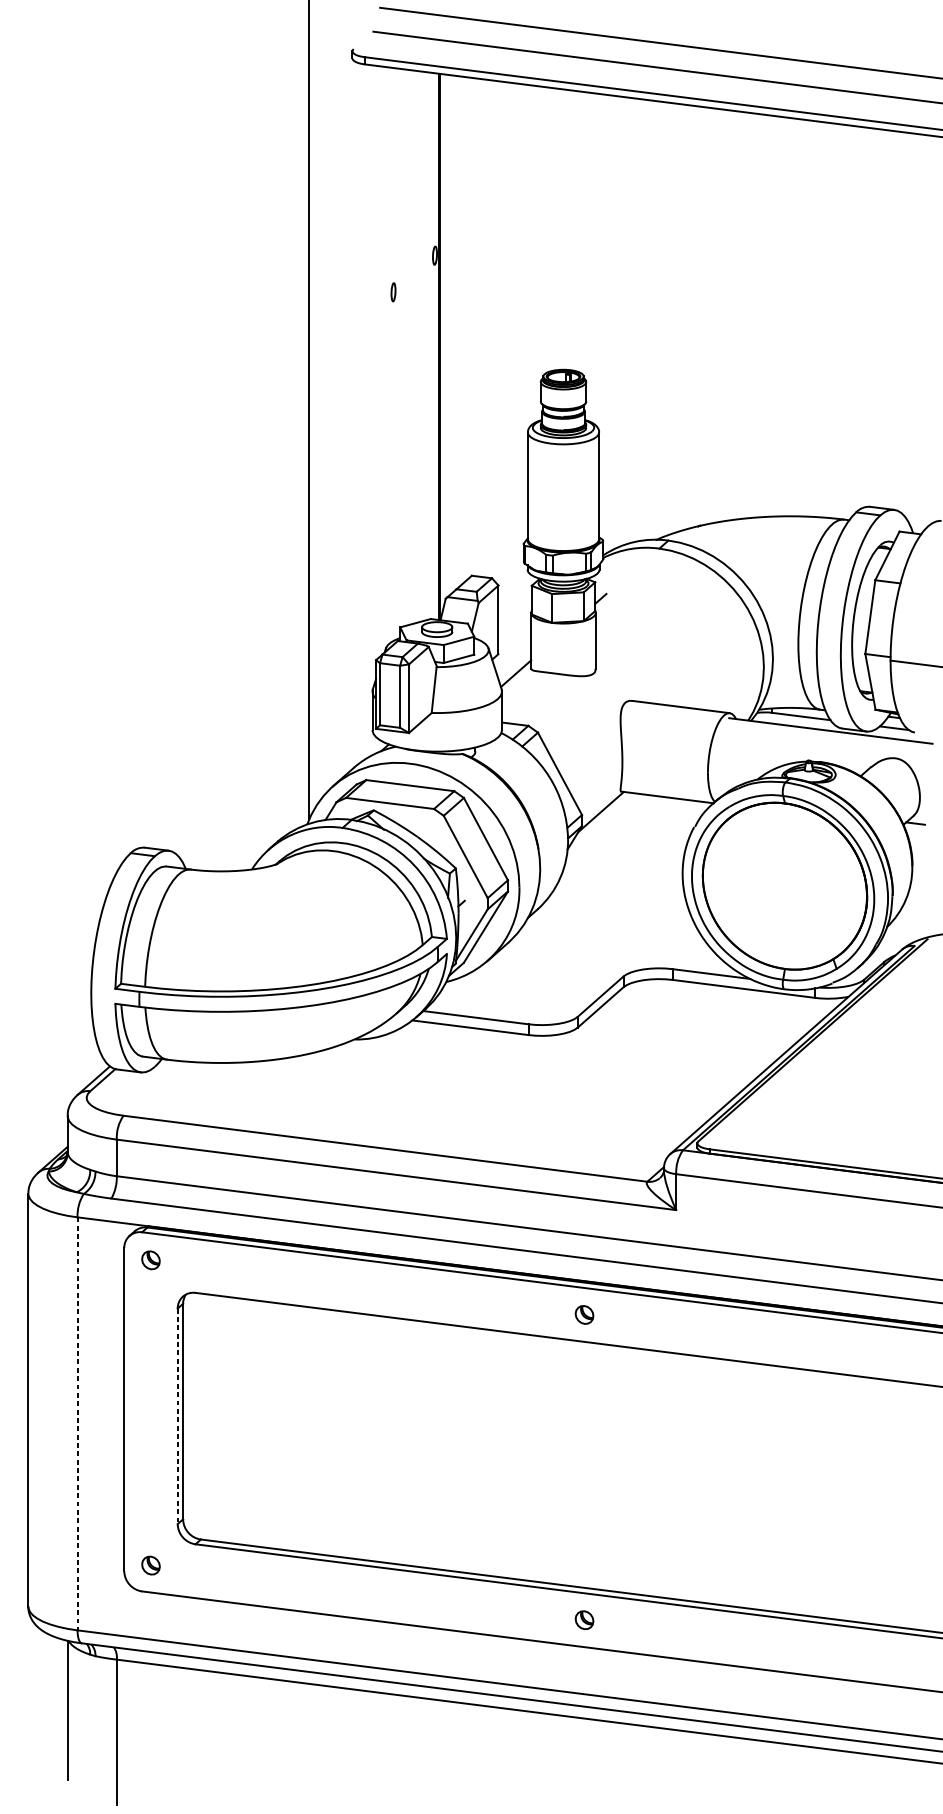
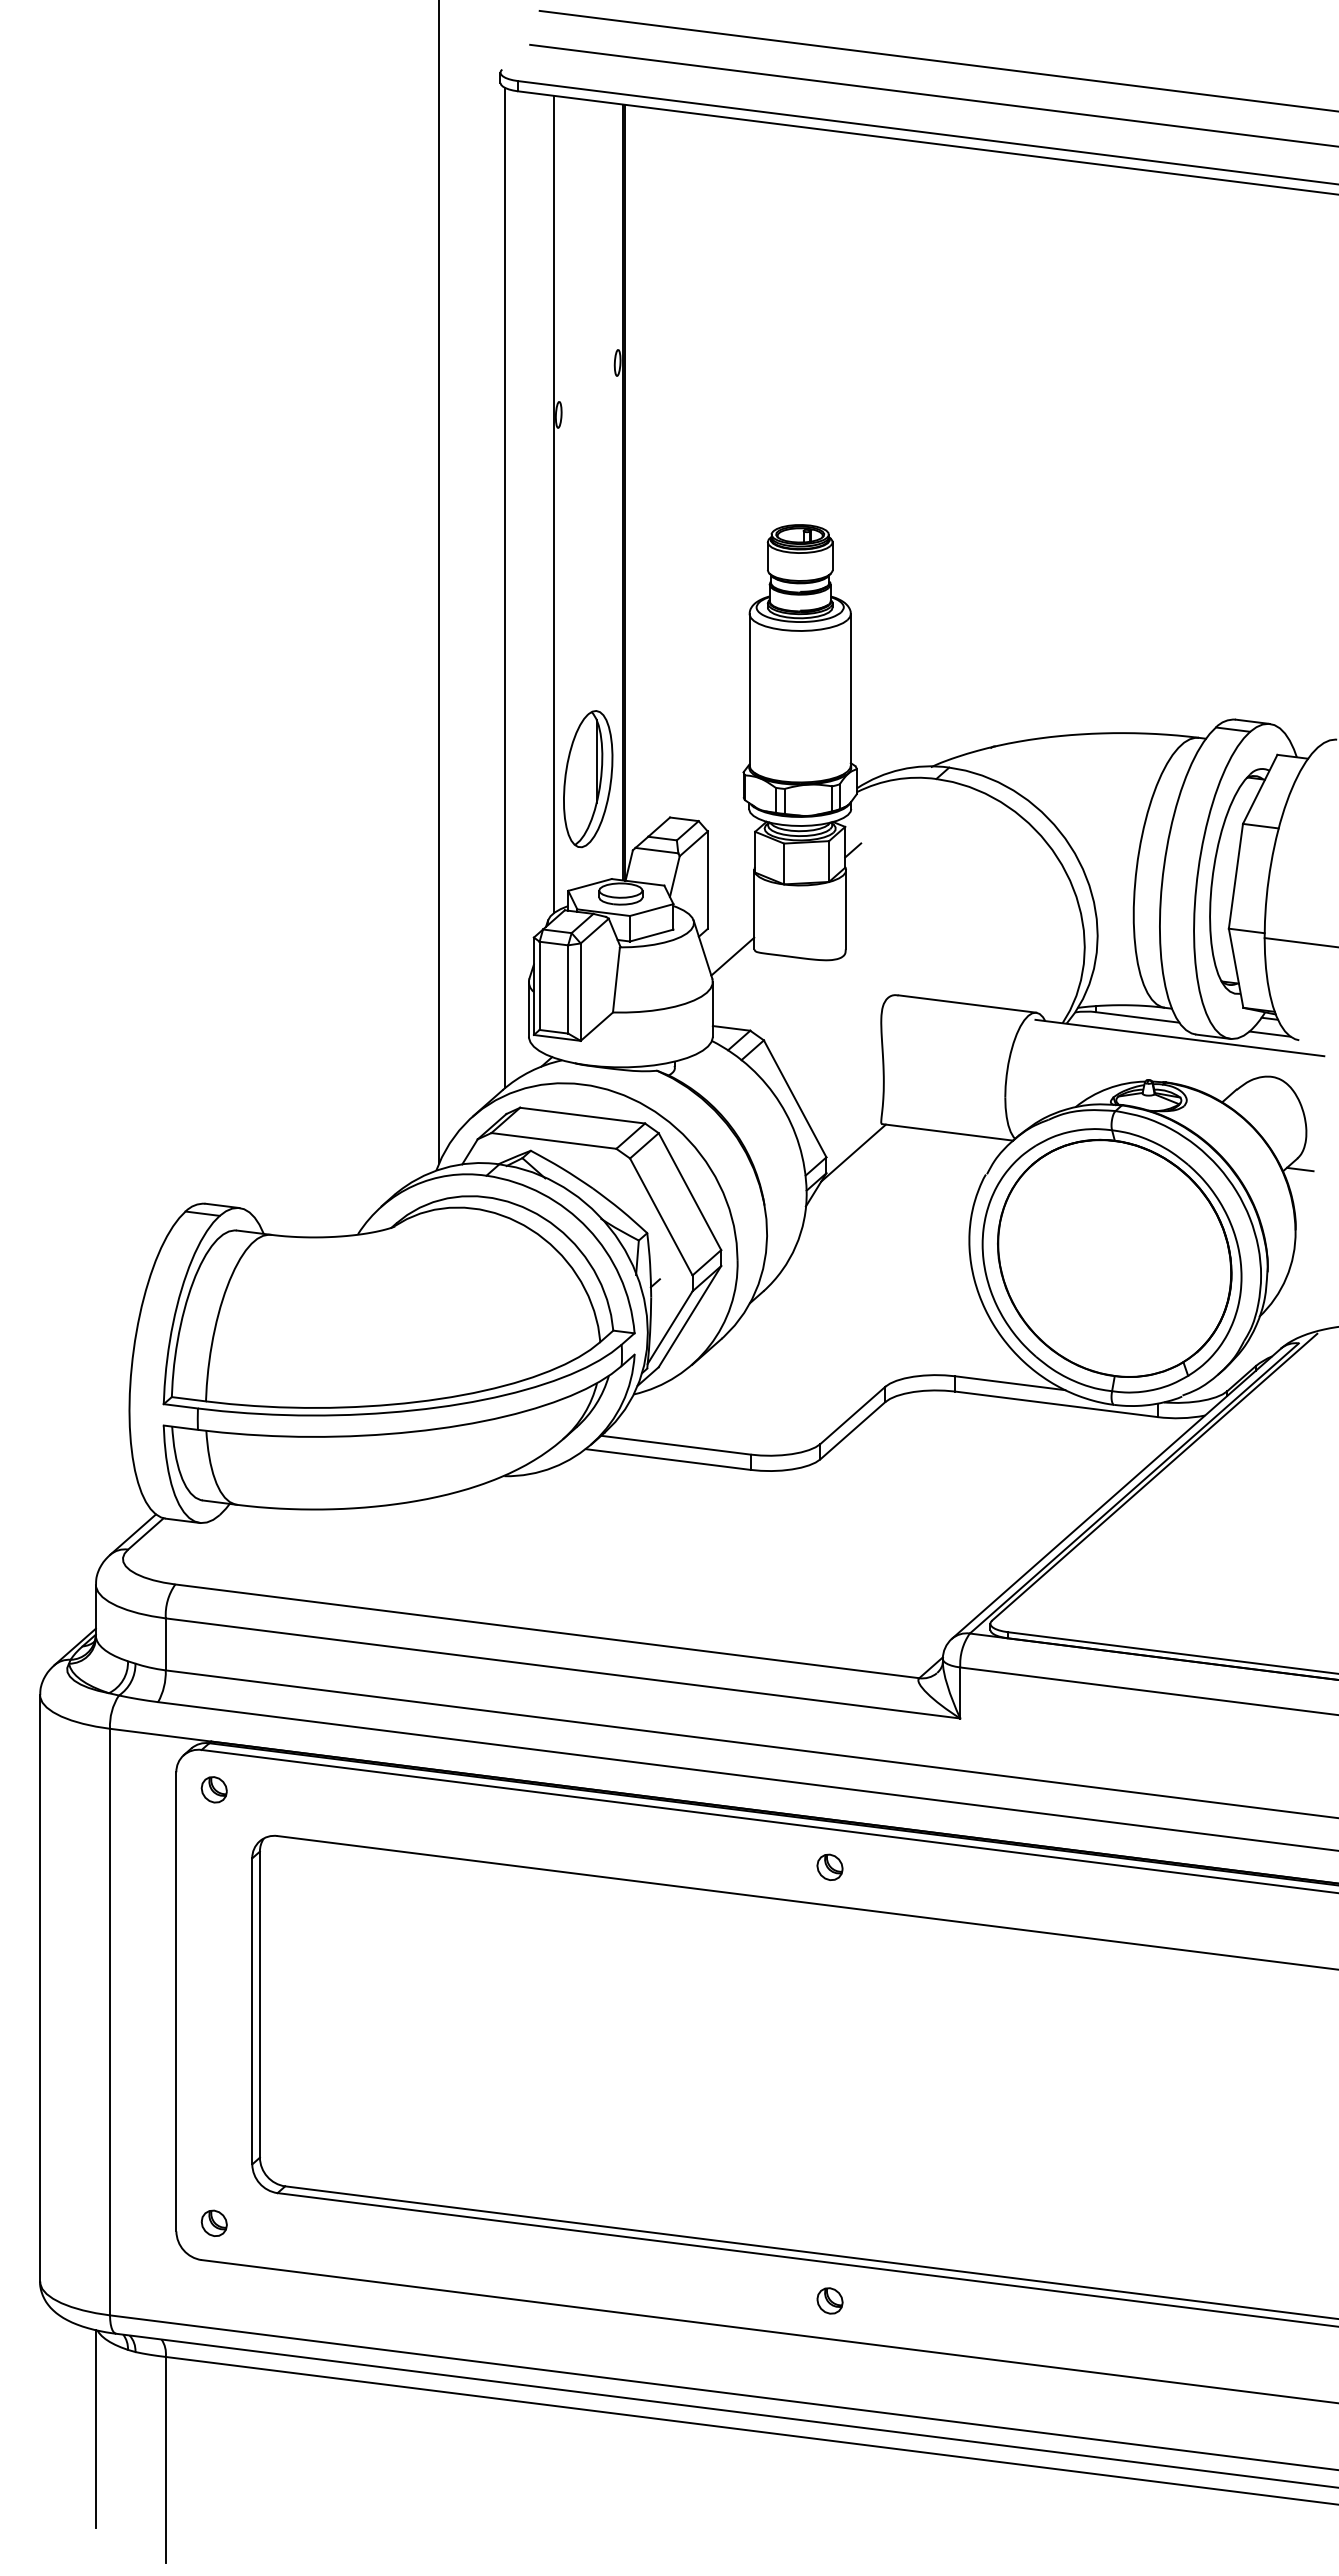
line: (389, 355) -> (553, 504), added
line: (355, 413) -> (504, 587), added
part: (414, 548) -> (588, 779), added
line: (177, 1416) -> (252, 2011), dashed -> solid
line: (77, 1424) -> (110, 2022), dashed -> solid

